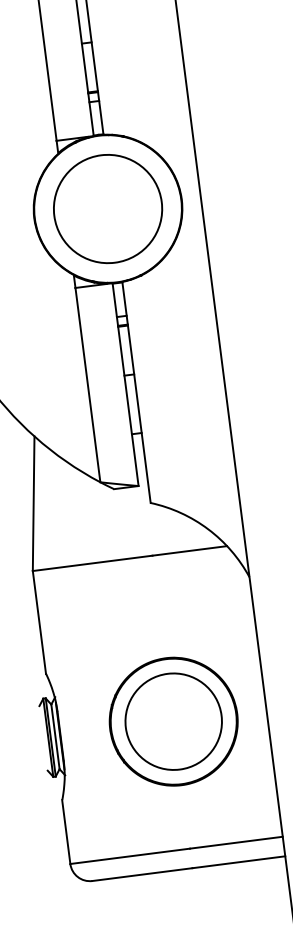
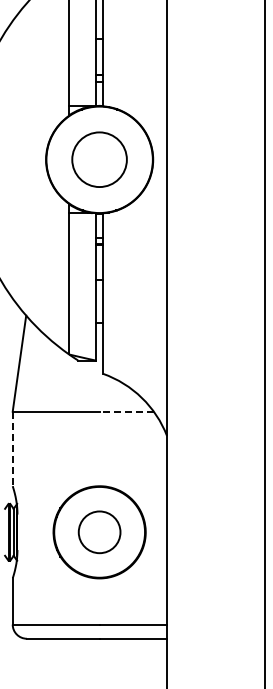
circle: (107, 208) -> (99, 159), size x0.7
line: (189, 550) -> (126, 411), solid -> dashed
line: (39, 623) -> (12, 449), solid -> dashed
circle: (173, 721) -> (99, 532), size x0.6

